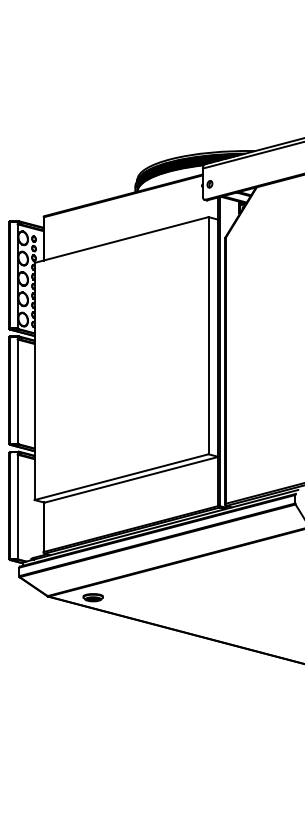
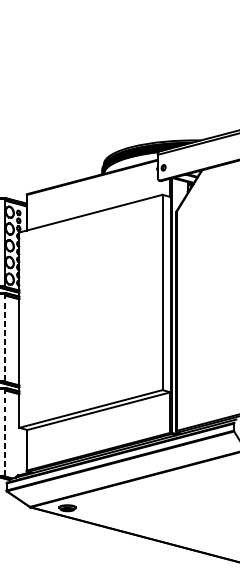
line: (17, 390) -> (5, 337), solid -> dashed
line: (17, 506) -> (5, 433), solid -> dashed

